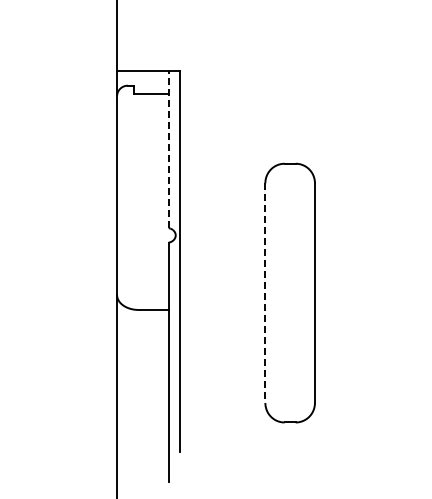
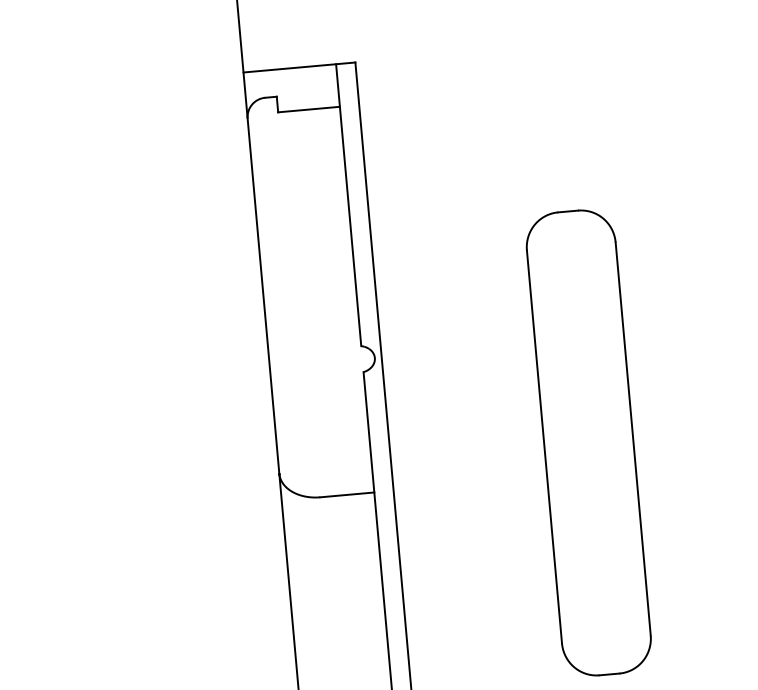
line: (168, 149) -> (348, 205), dashed -> solid
line: (265, 293) -> (544, 447), dashed -> solid

